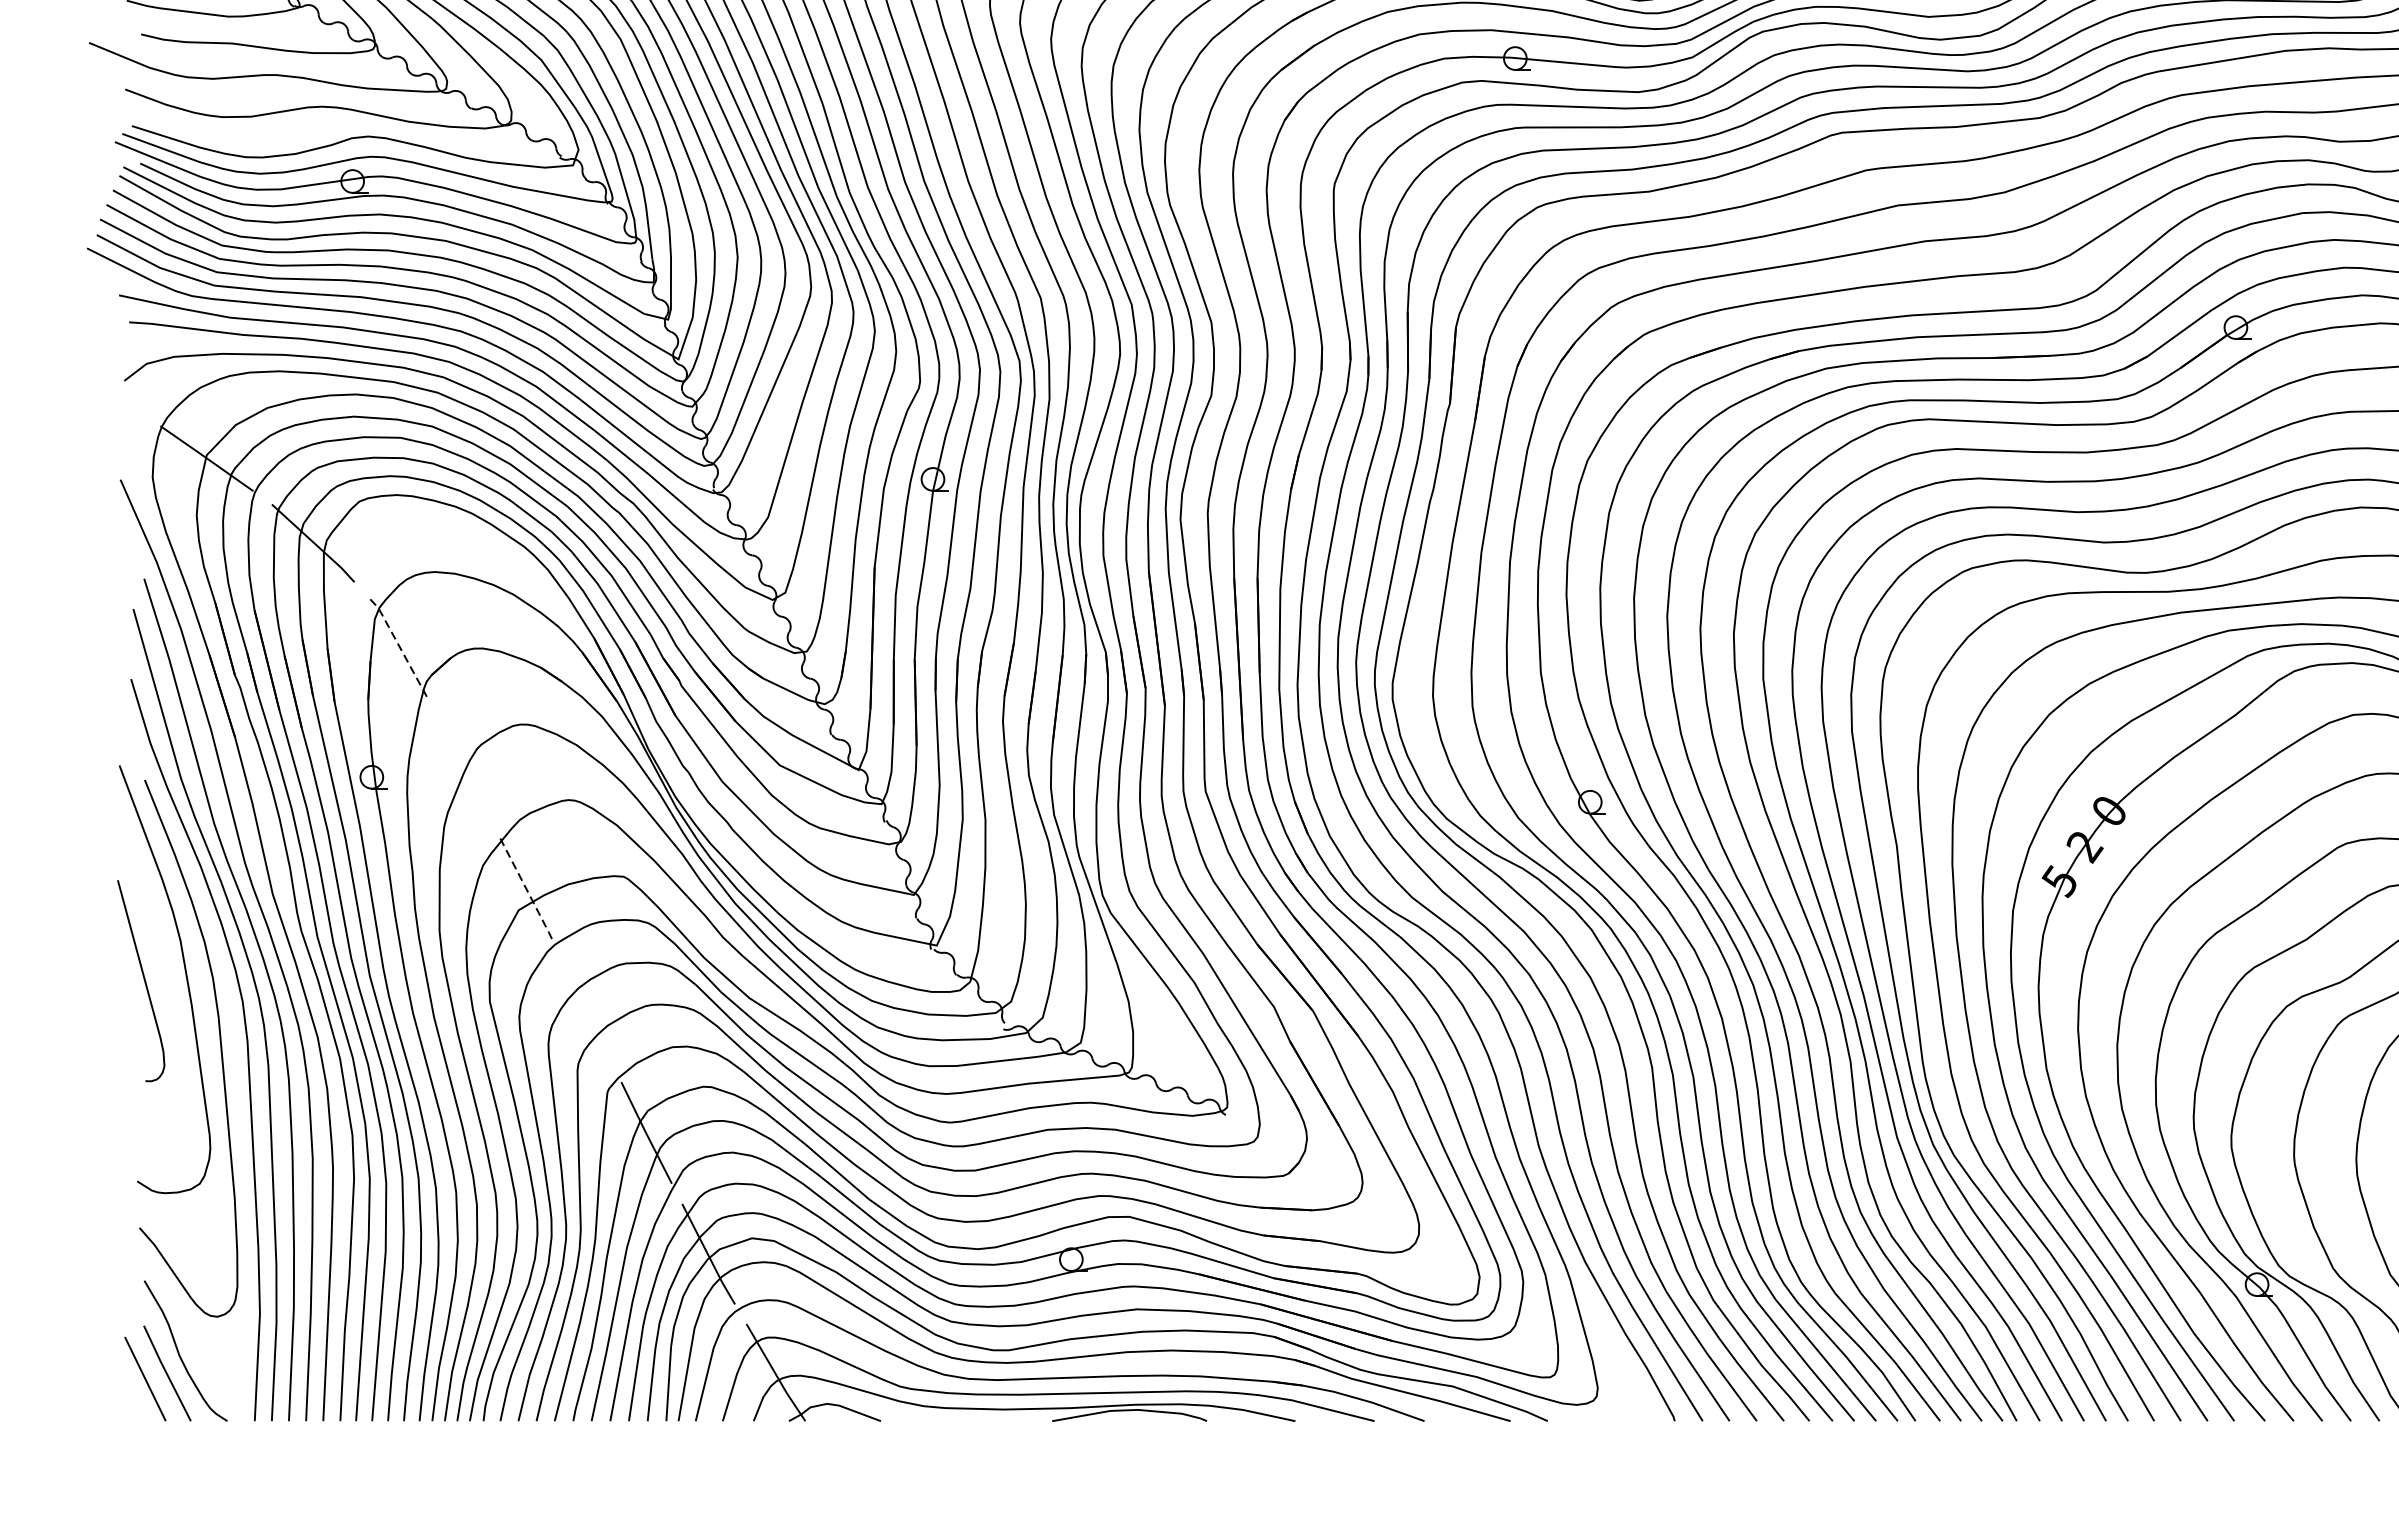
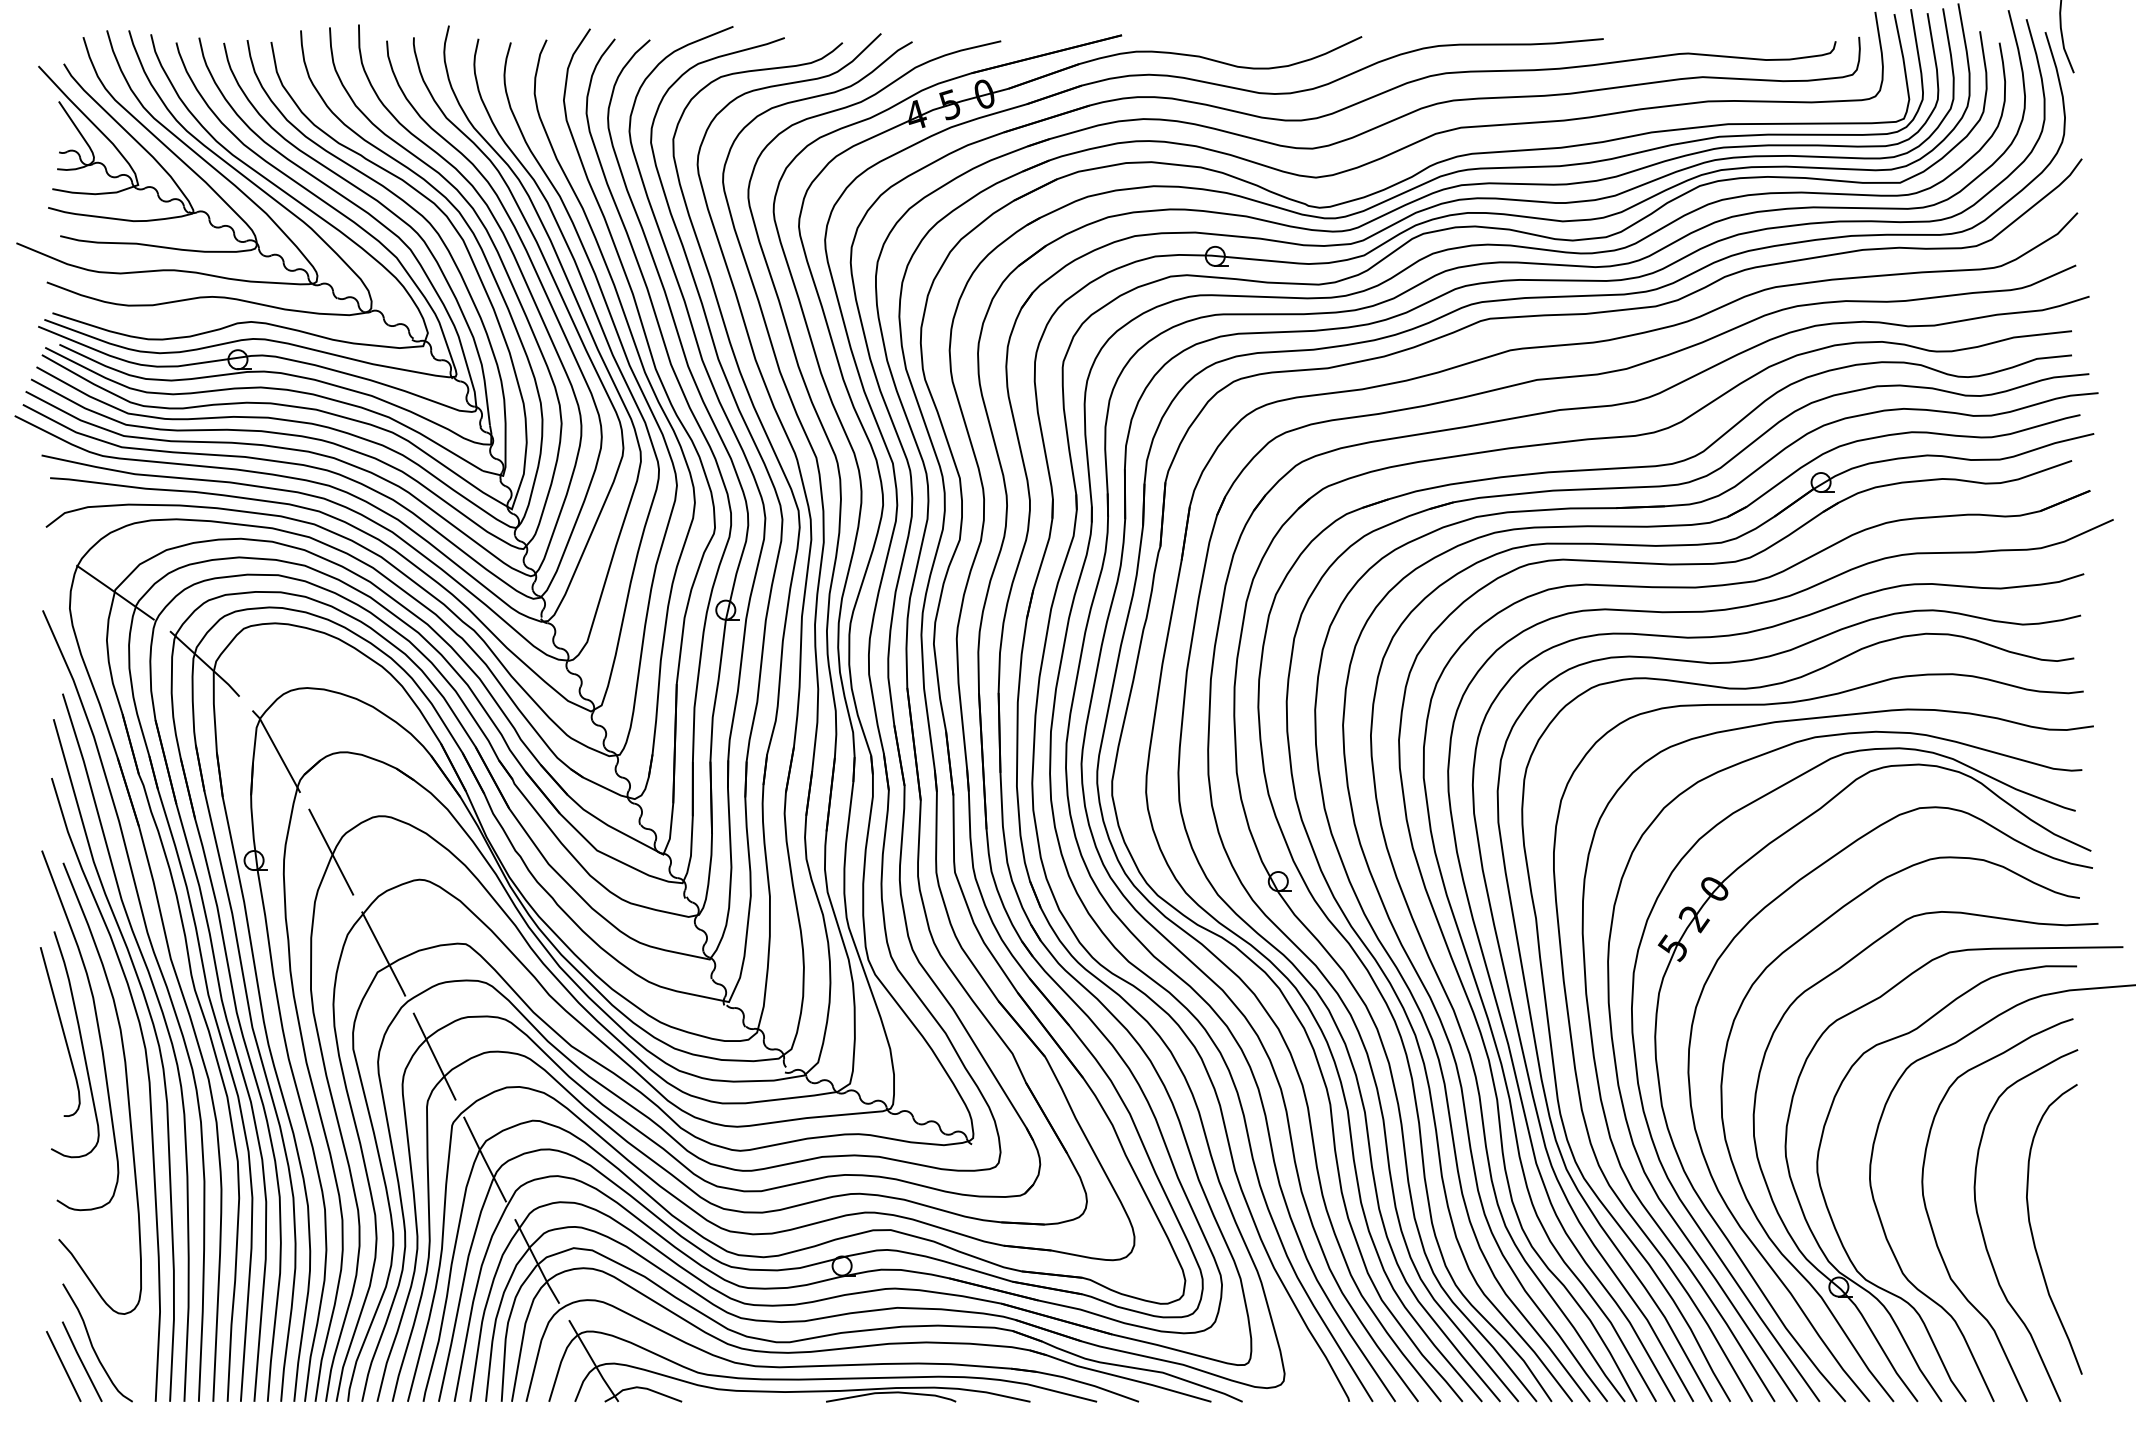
line: (398, 645) -> (276, 749), dashed -> solid
line: (463, 766) -> (331, 851), added
line: (526, 889) -> (384, 954), dashed -> solid
curve: (165, 992) -> (80, 1041), added
line: (586, 1010) -> (434, 1056), added

